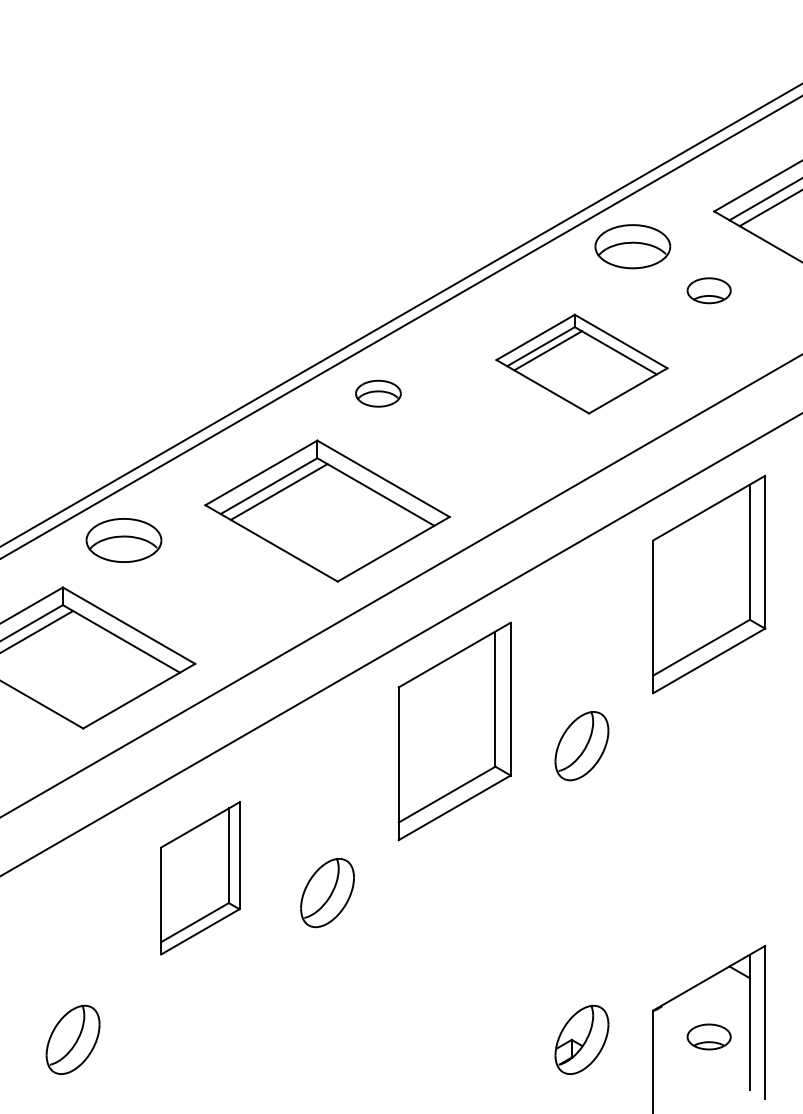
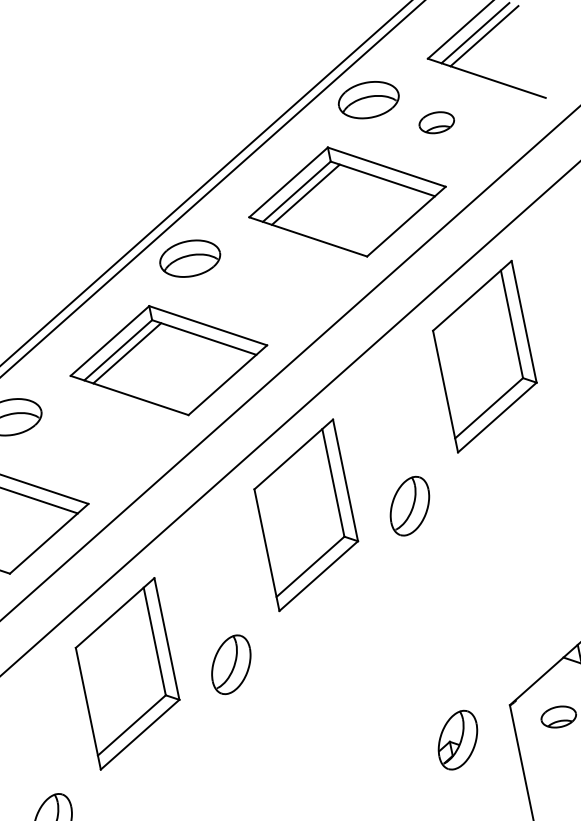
part: (581, 363) -> (347, 201), size x1.43
part: (378, 393) -> (190, 258), size x1.67
part: (200, 878) -> (127, 673), size x1.43

